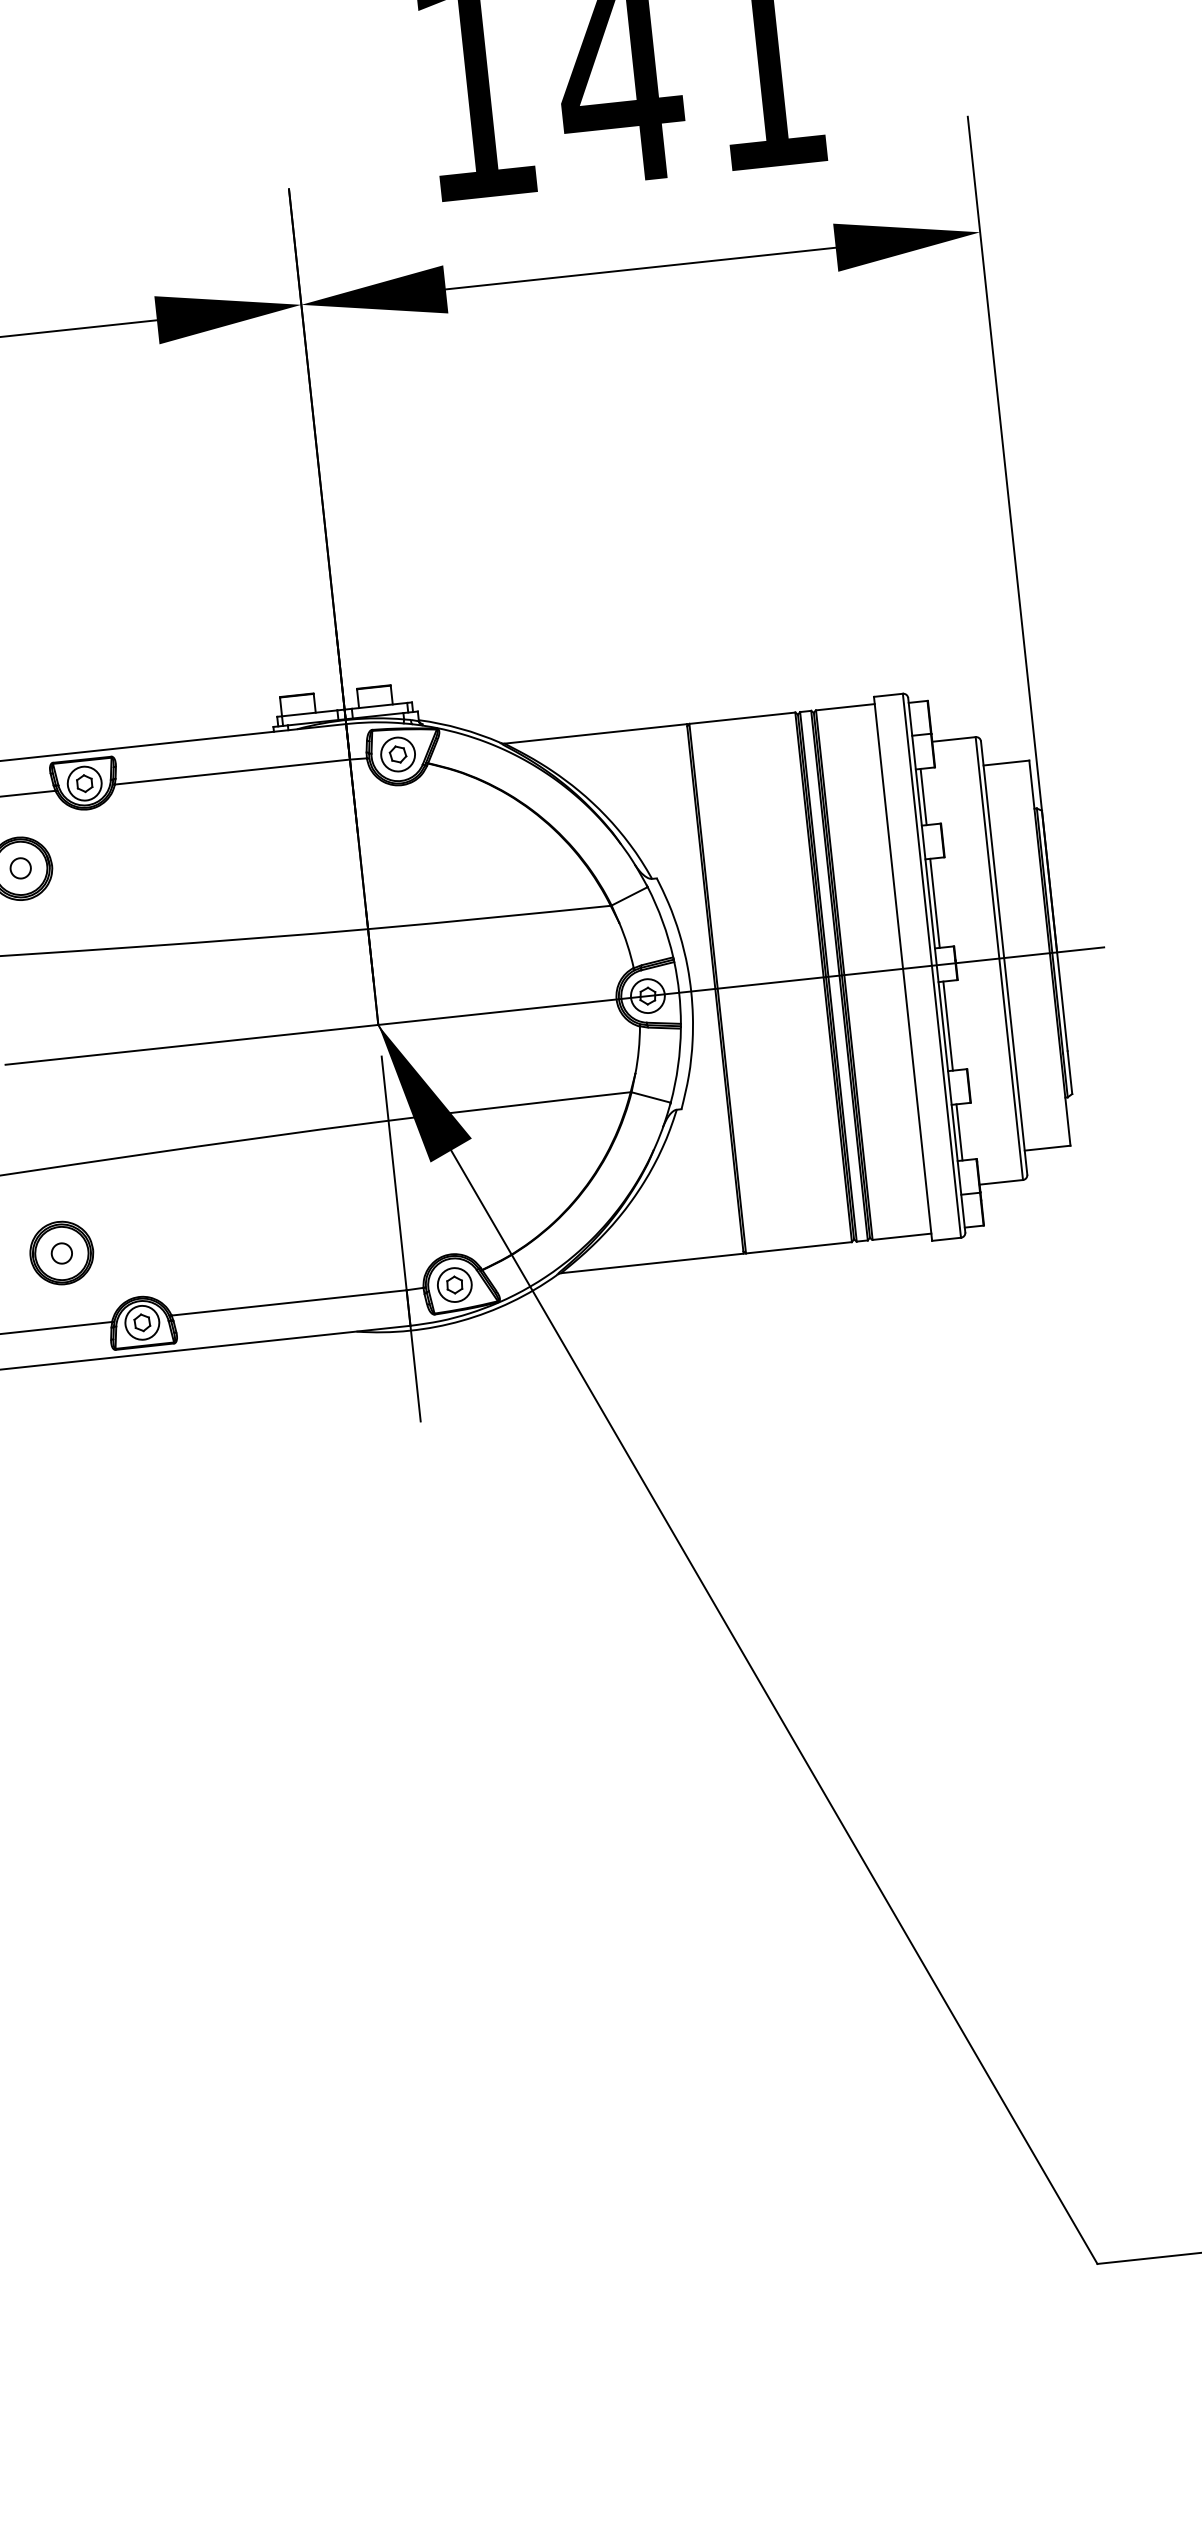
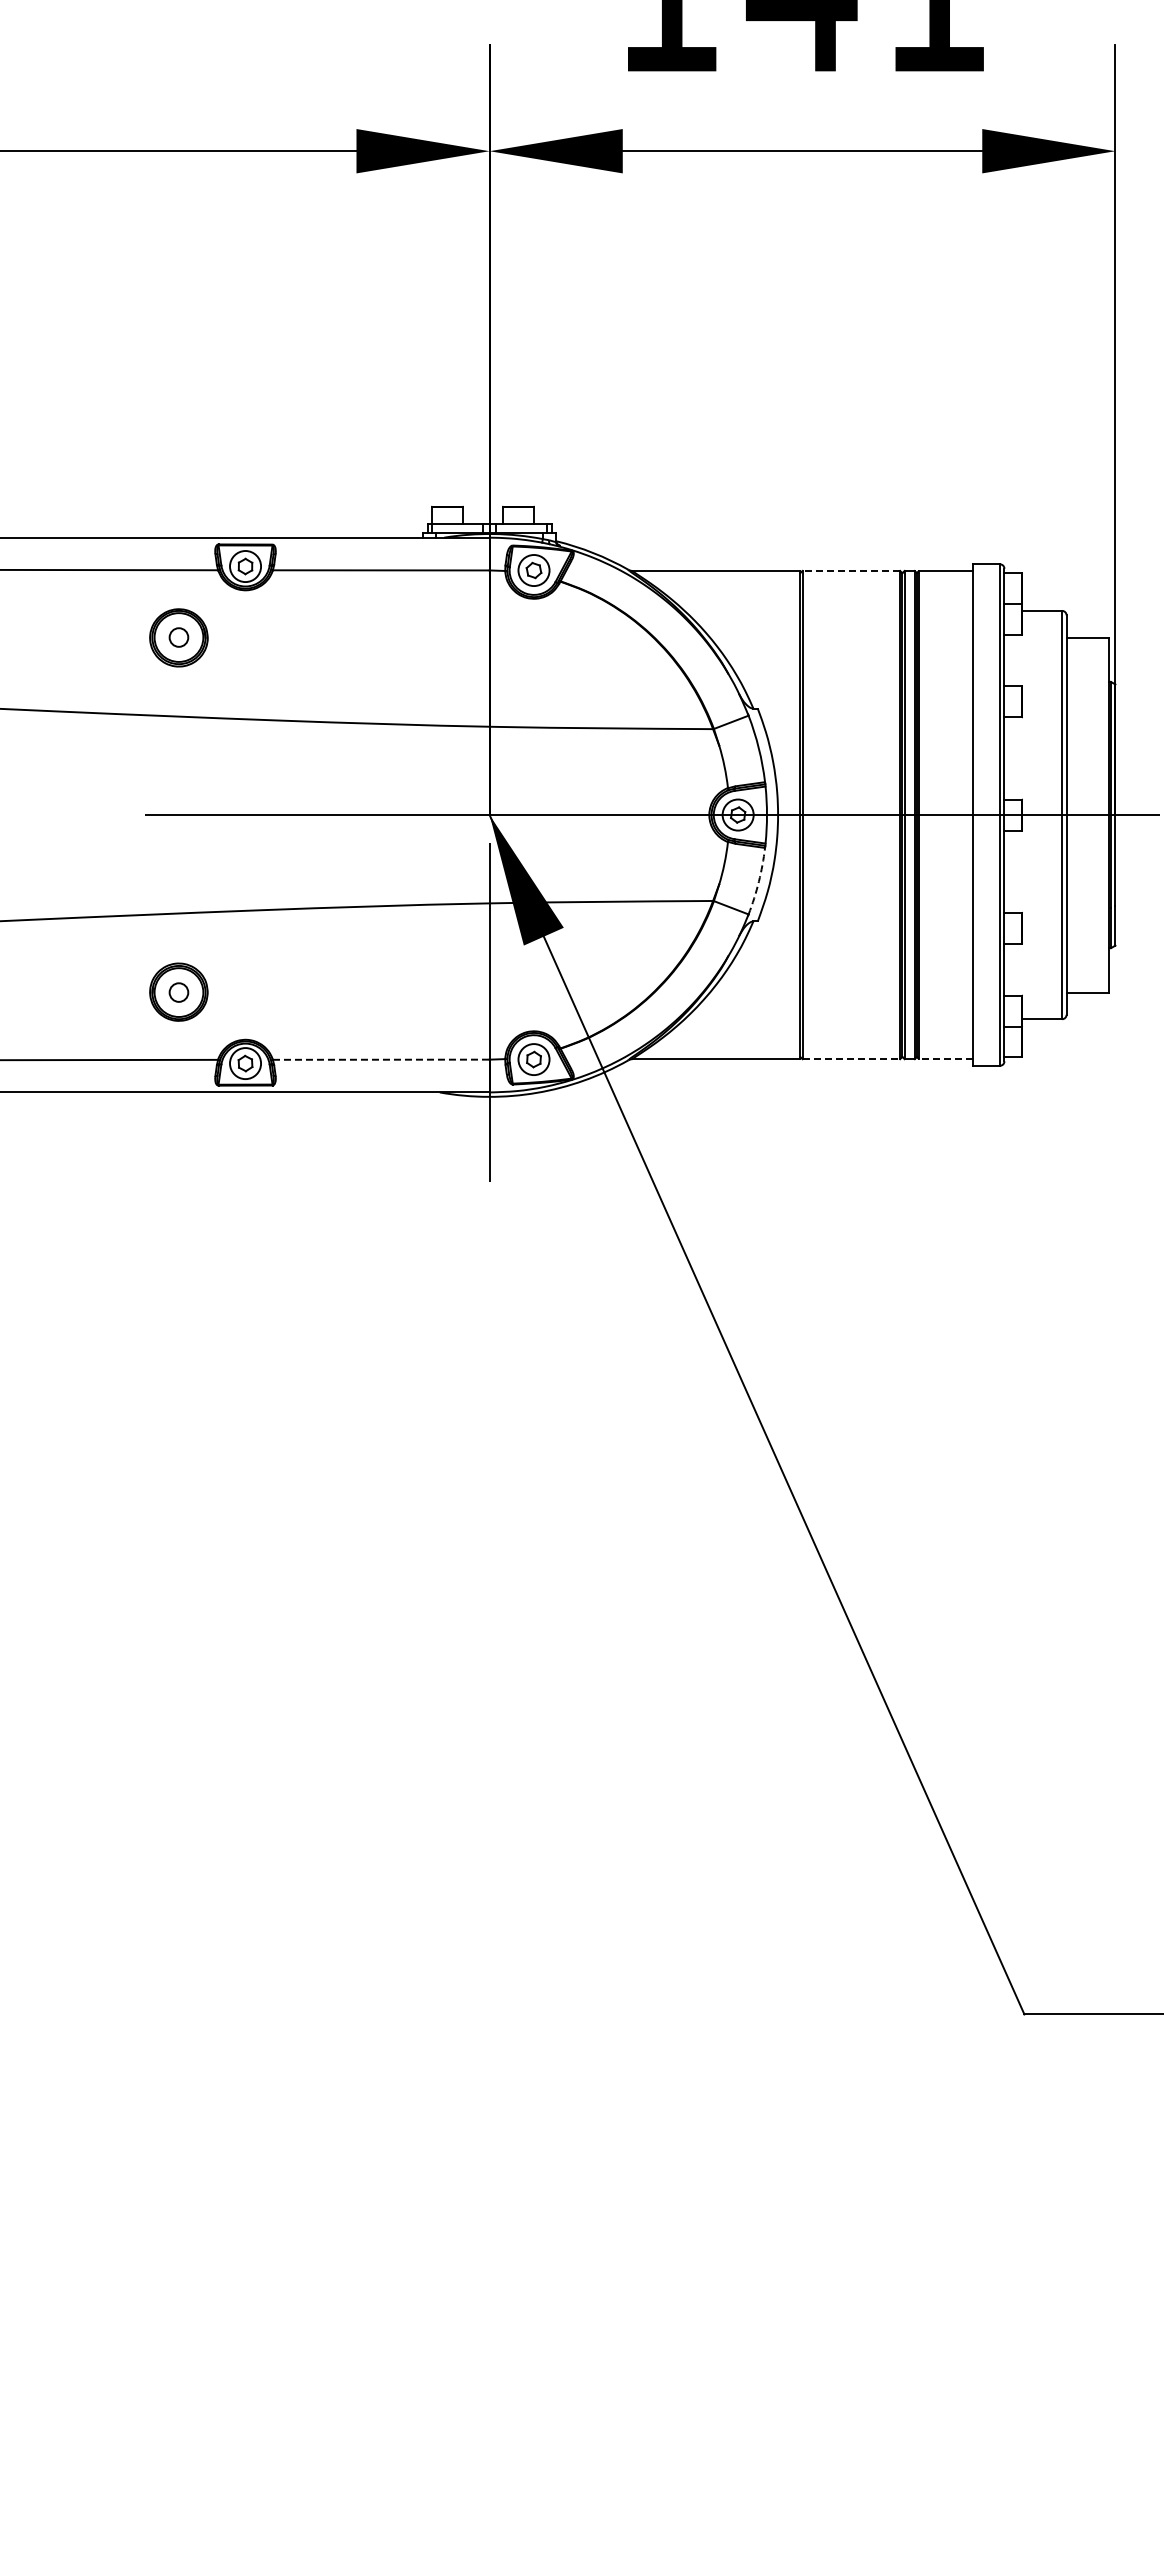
line: (742, 717) -> (851, 570), solid -> dashed
line: (923, 797) -> (1008, 660), removed
line: (934, 903) -> (1008, 758), removed
line: (947, 1026) -> (1008, 871), removed
arc: (677, 1065) -> (758, 881), solid -> dashed
line: (959, 1132) -> (1008, 969), removed
line: (901, 1237) -> (945, 1059), solid -> dashed
line: (799, 1248) -> (851, 1059), solid -> dashed
line: (289, 1302) -> (381, 1059), solid -> dashed

